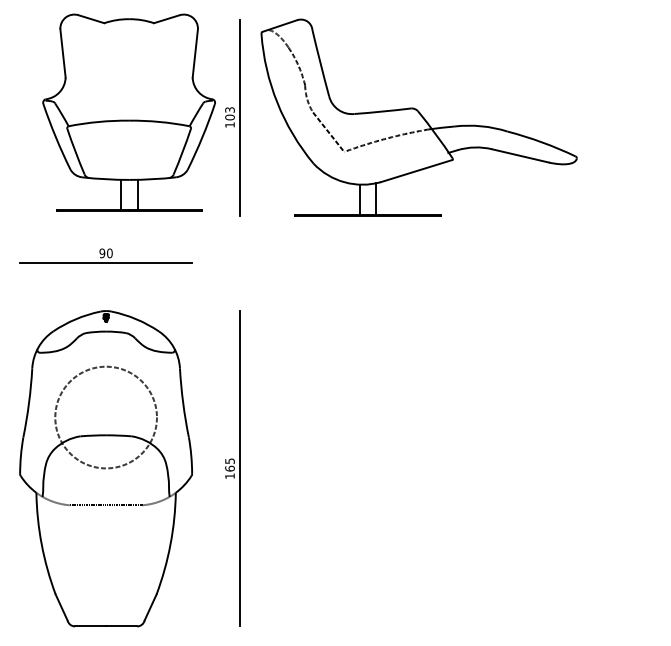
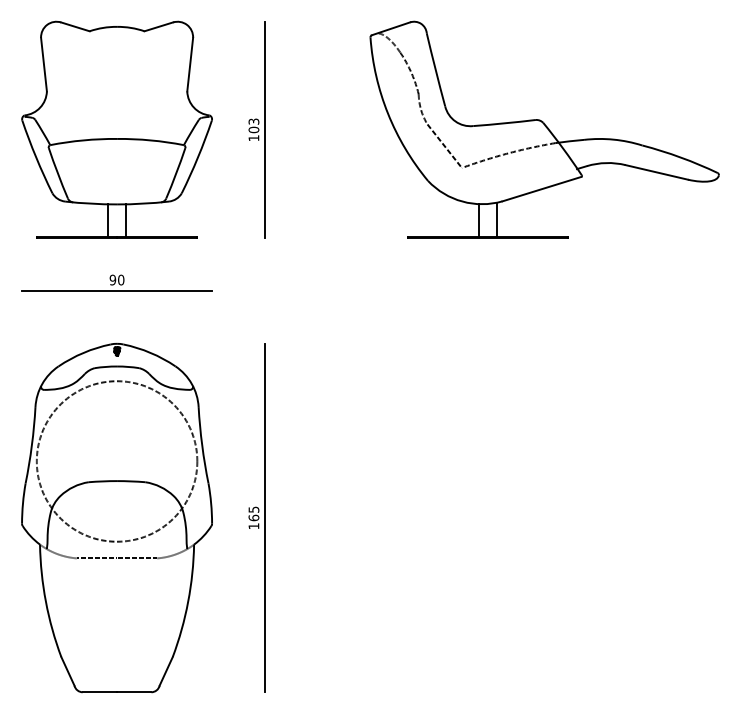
part: (128, 112) -> (116, 129), moved
part: (418, 117) -> (543, 129), moved
circle: (105, 417) -> (116, 461), size x1.43

